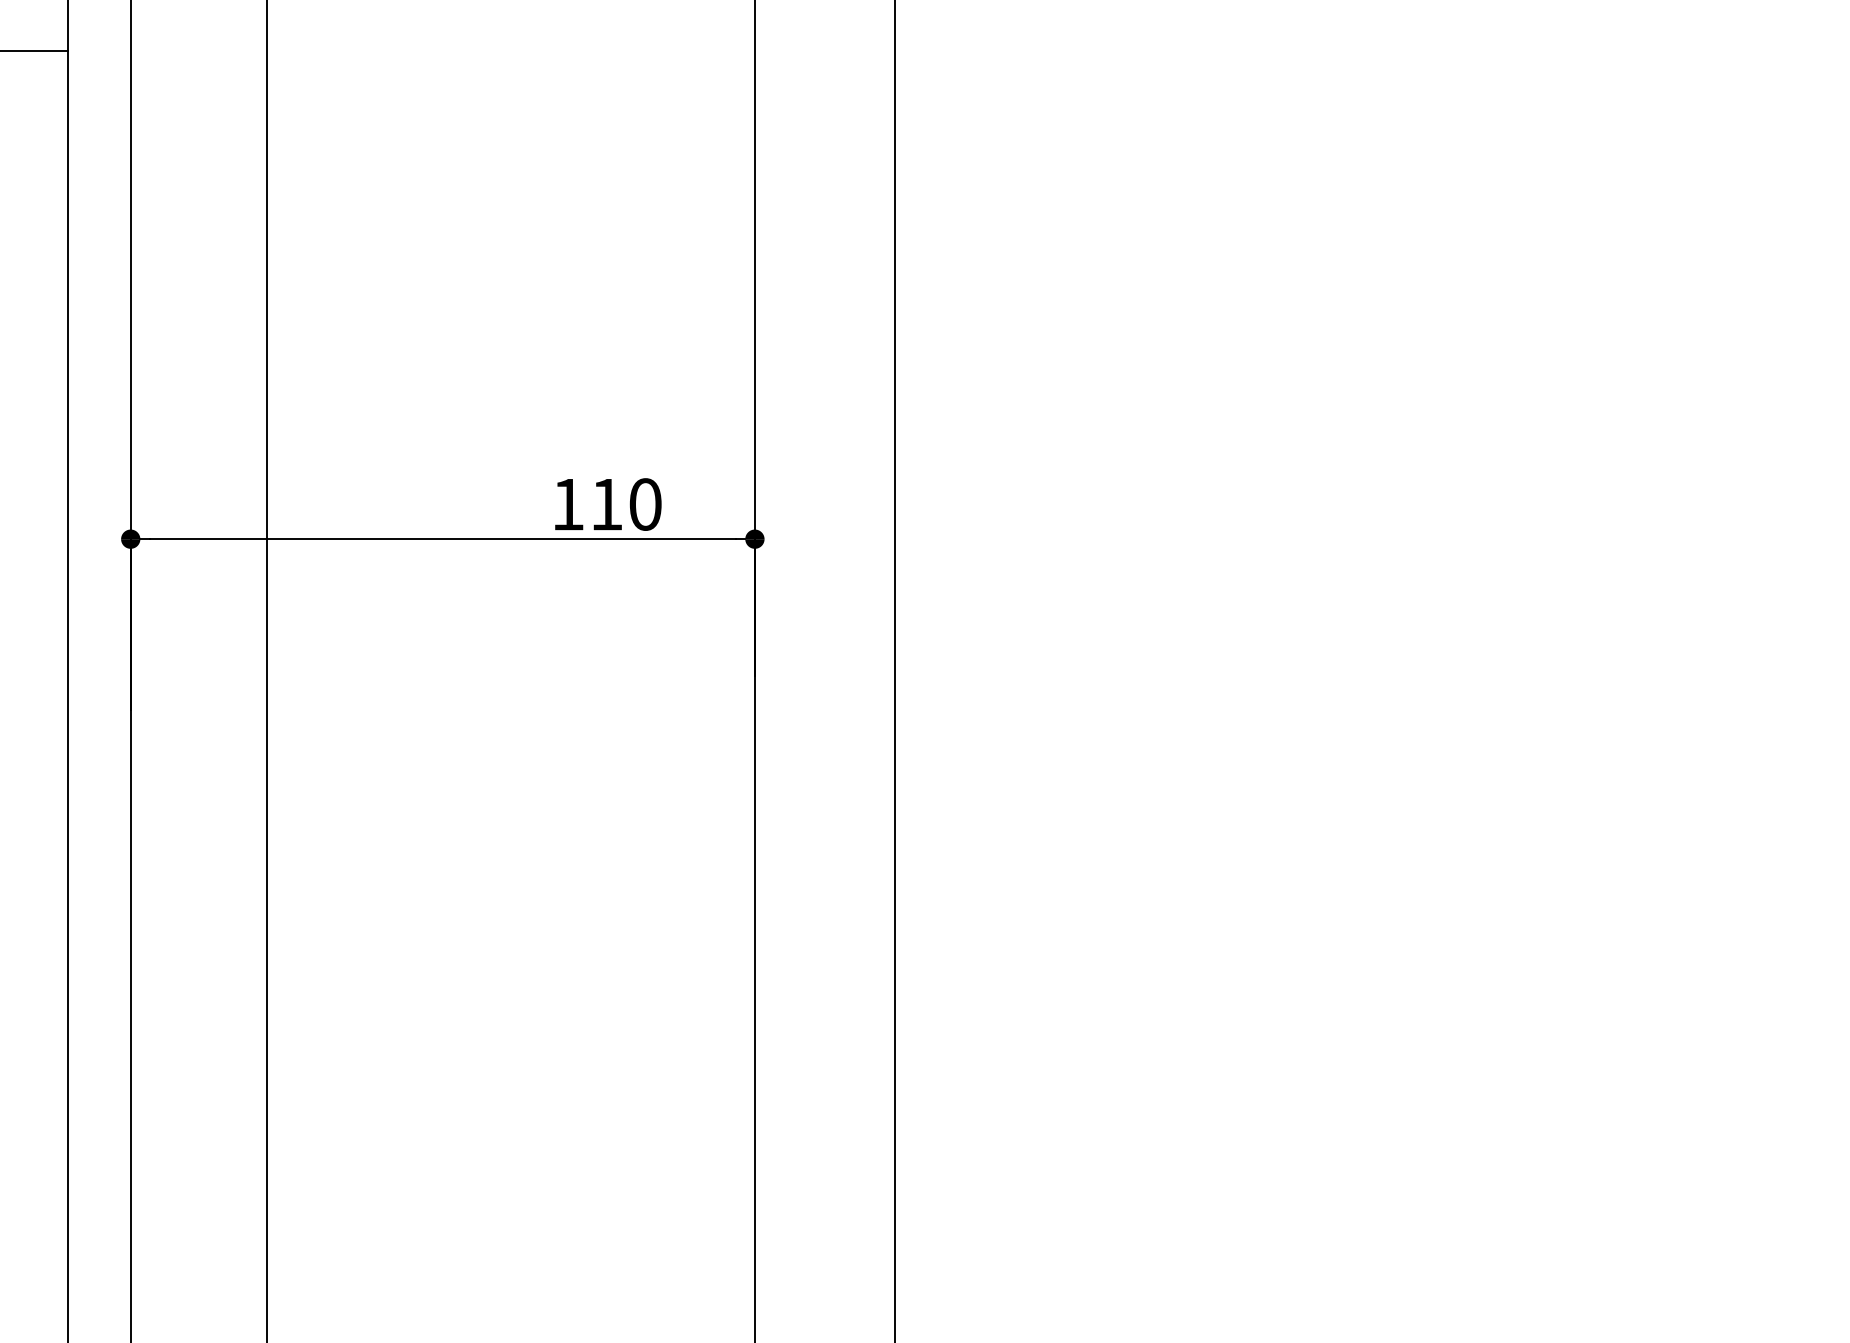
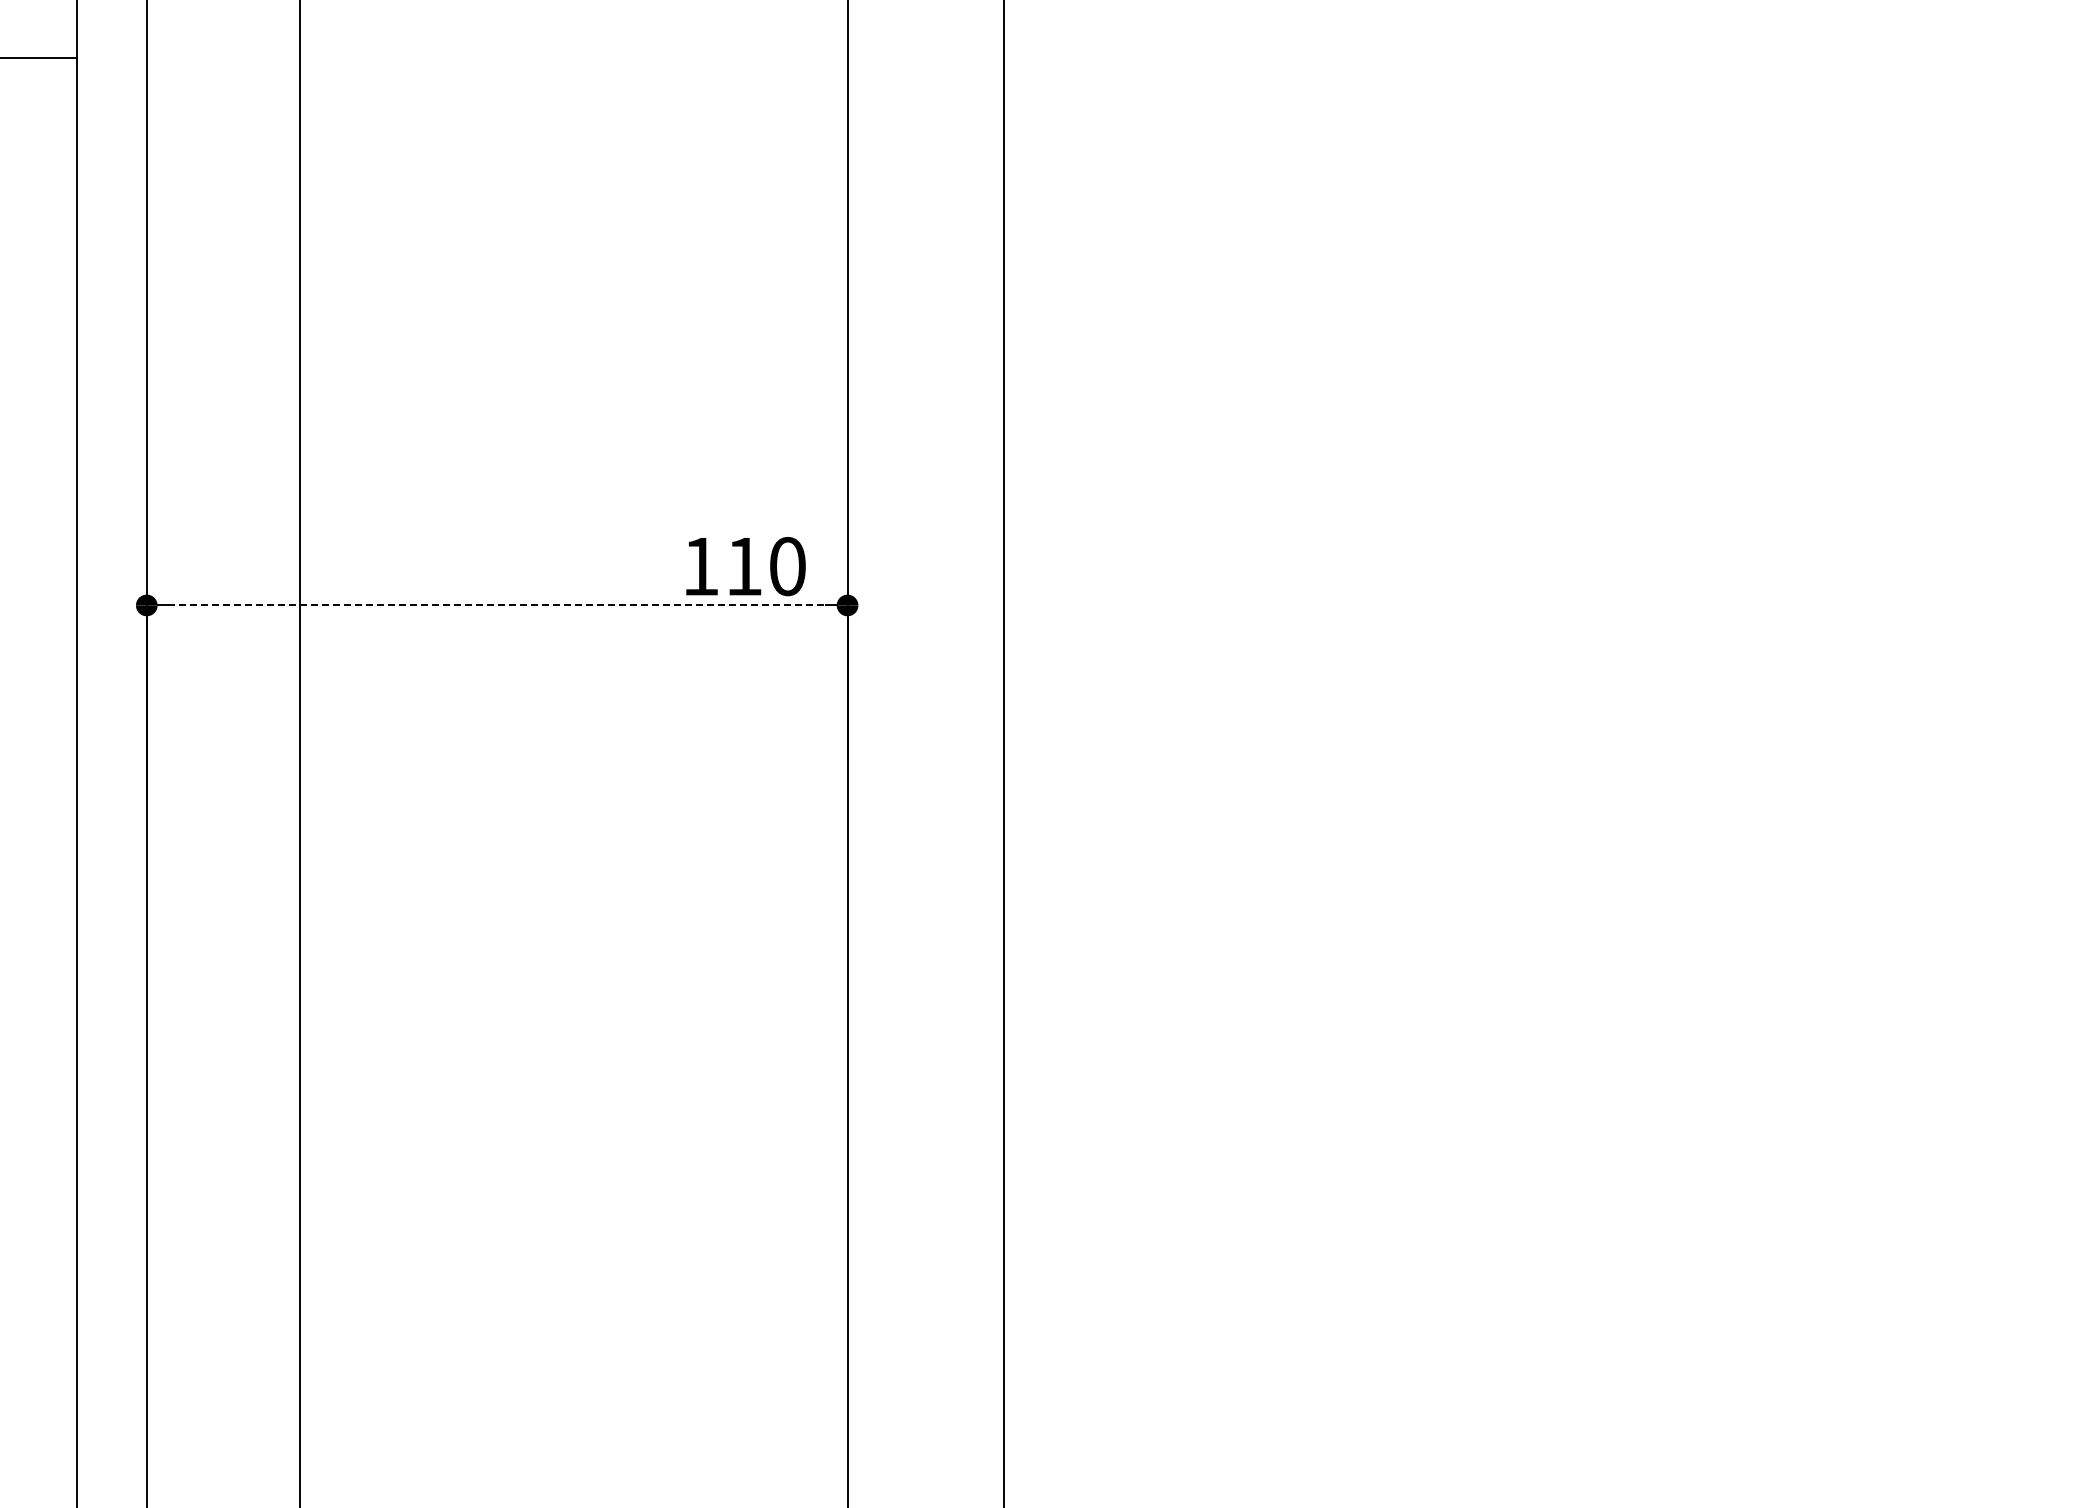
text: (607, 504) -> (745, 566), moved
line: (443, 539) -> (497, 605), solid -> dashed

